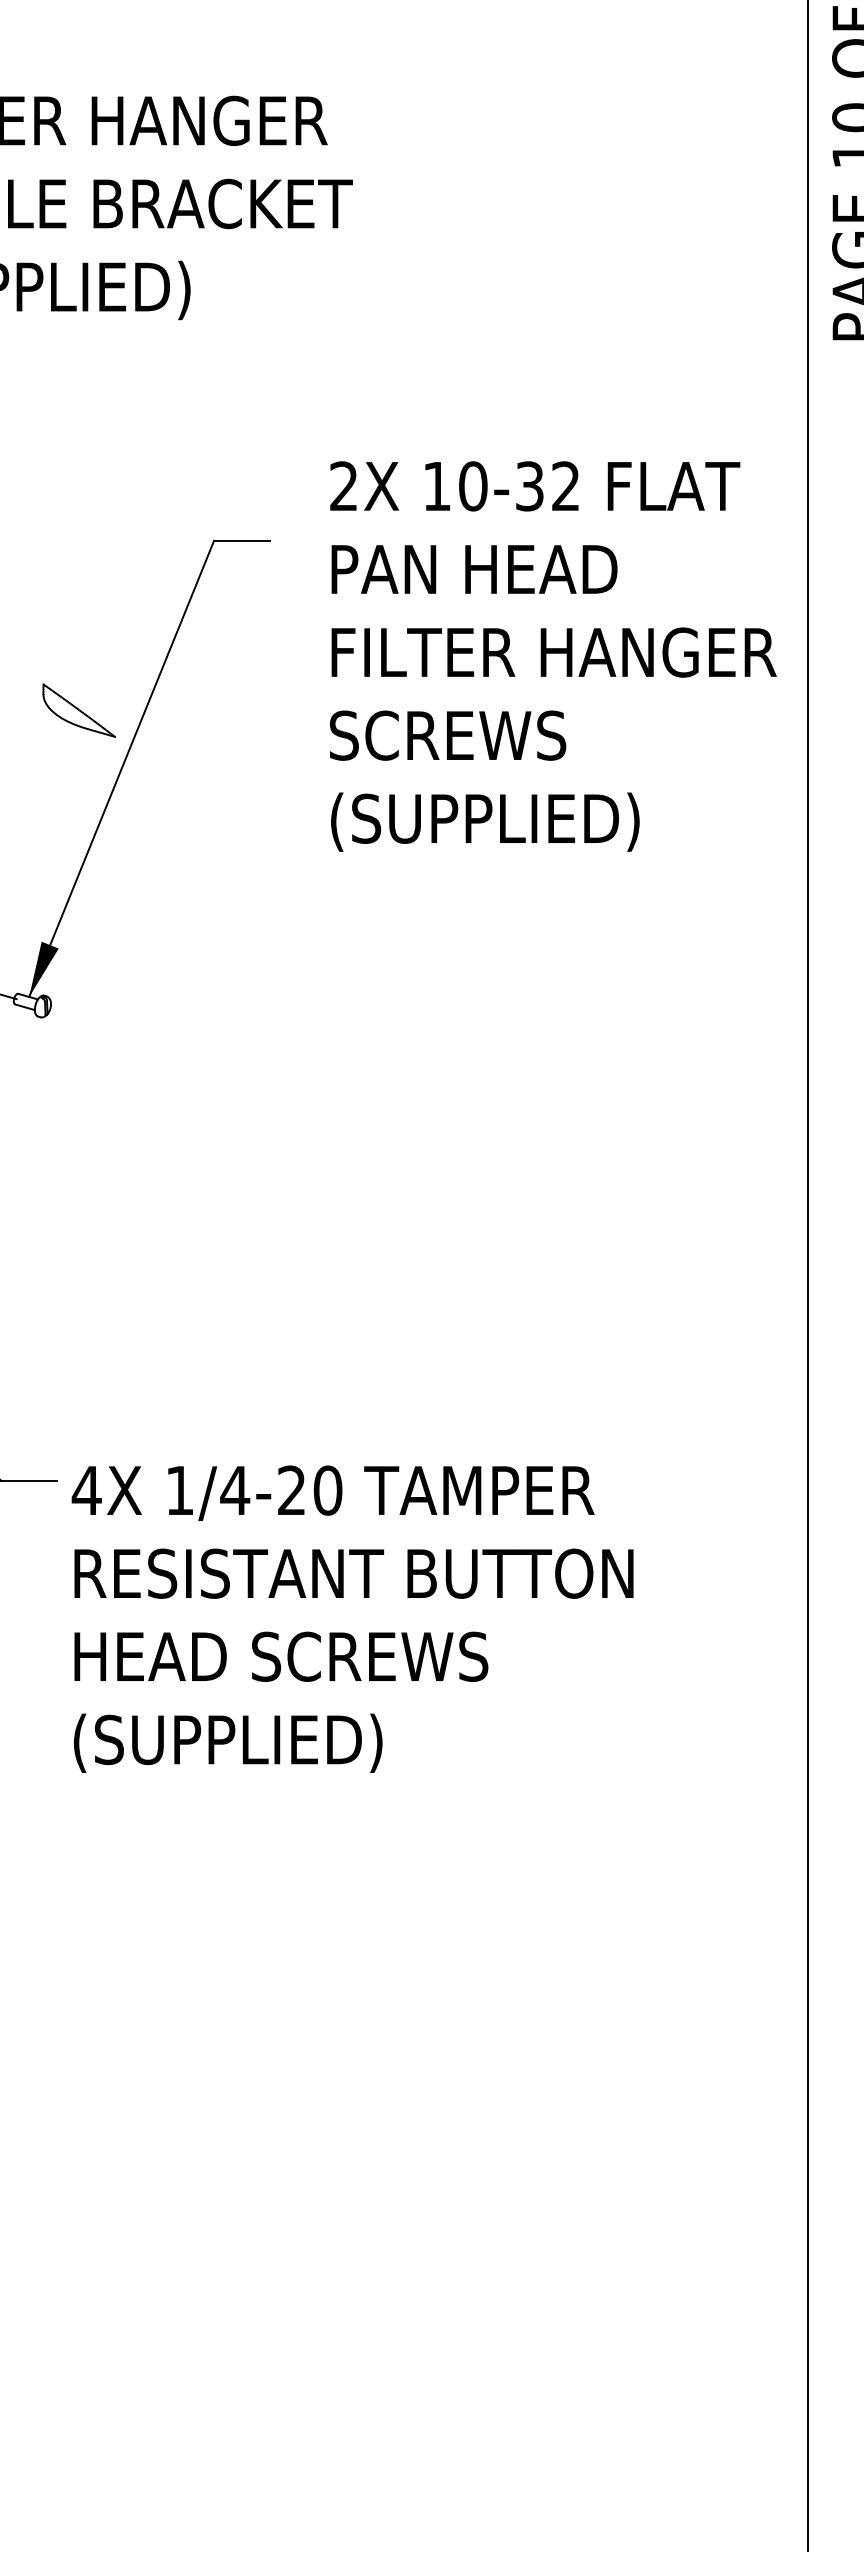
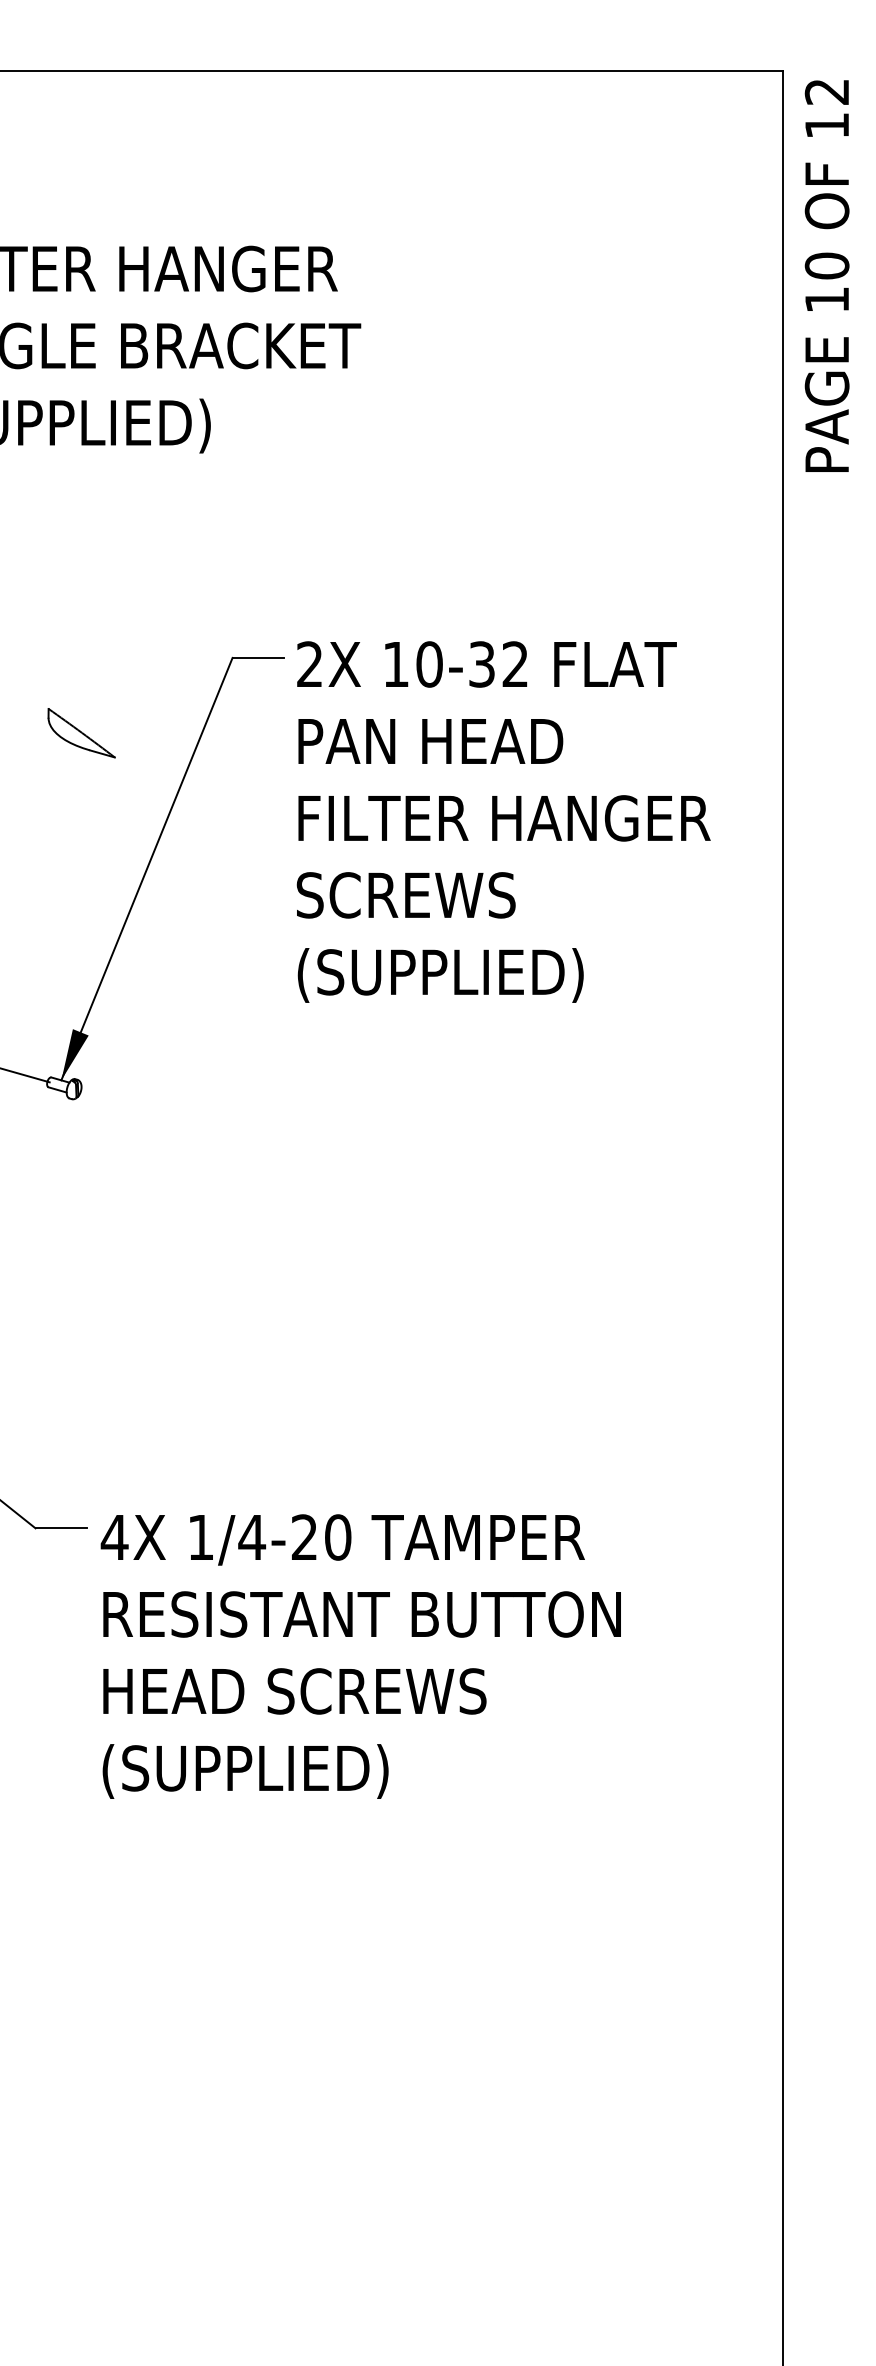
text: (553, 655) -> (503, 821), moved
part: (79, 710) -> (81, 733), moved

